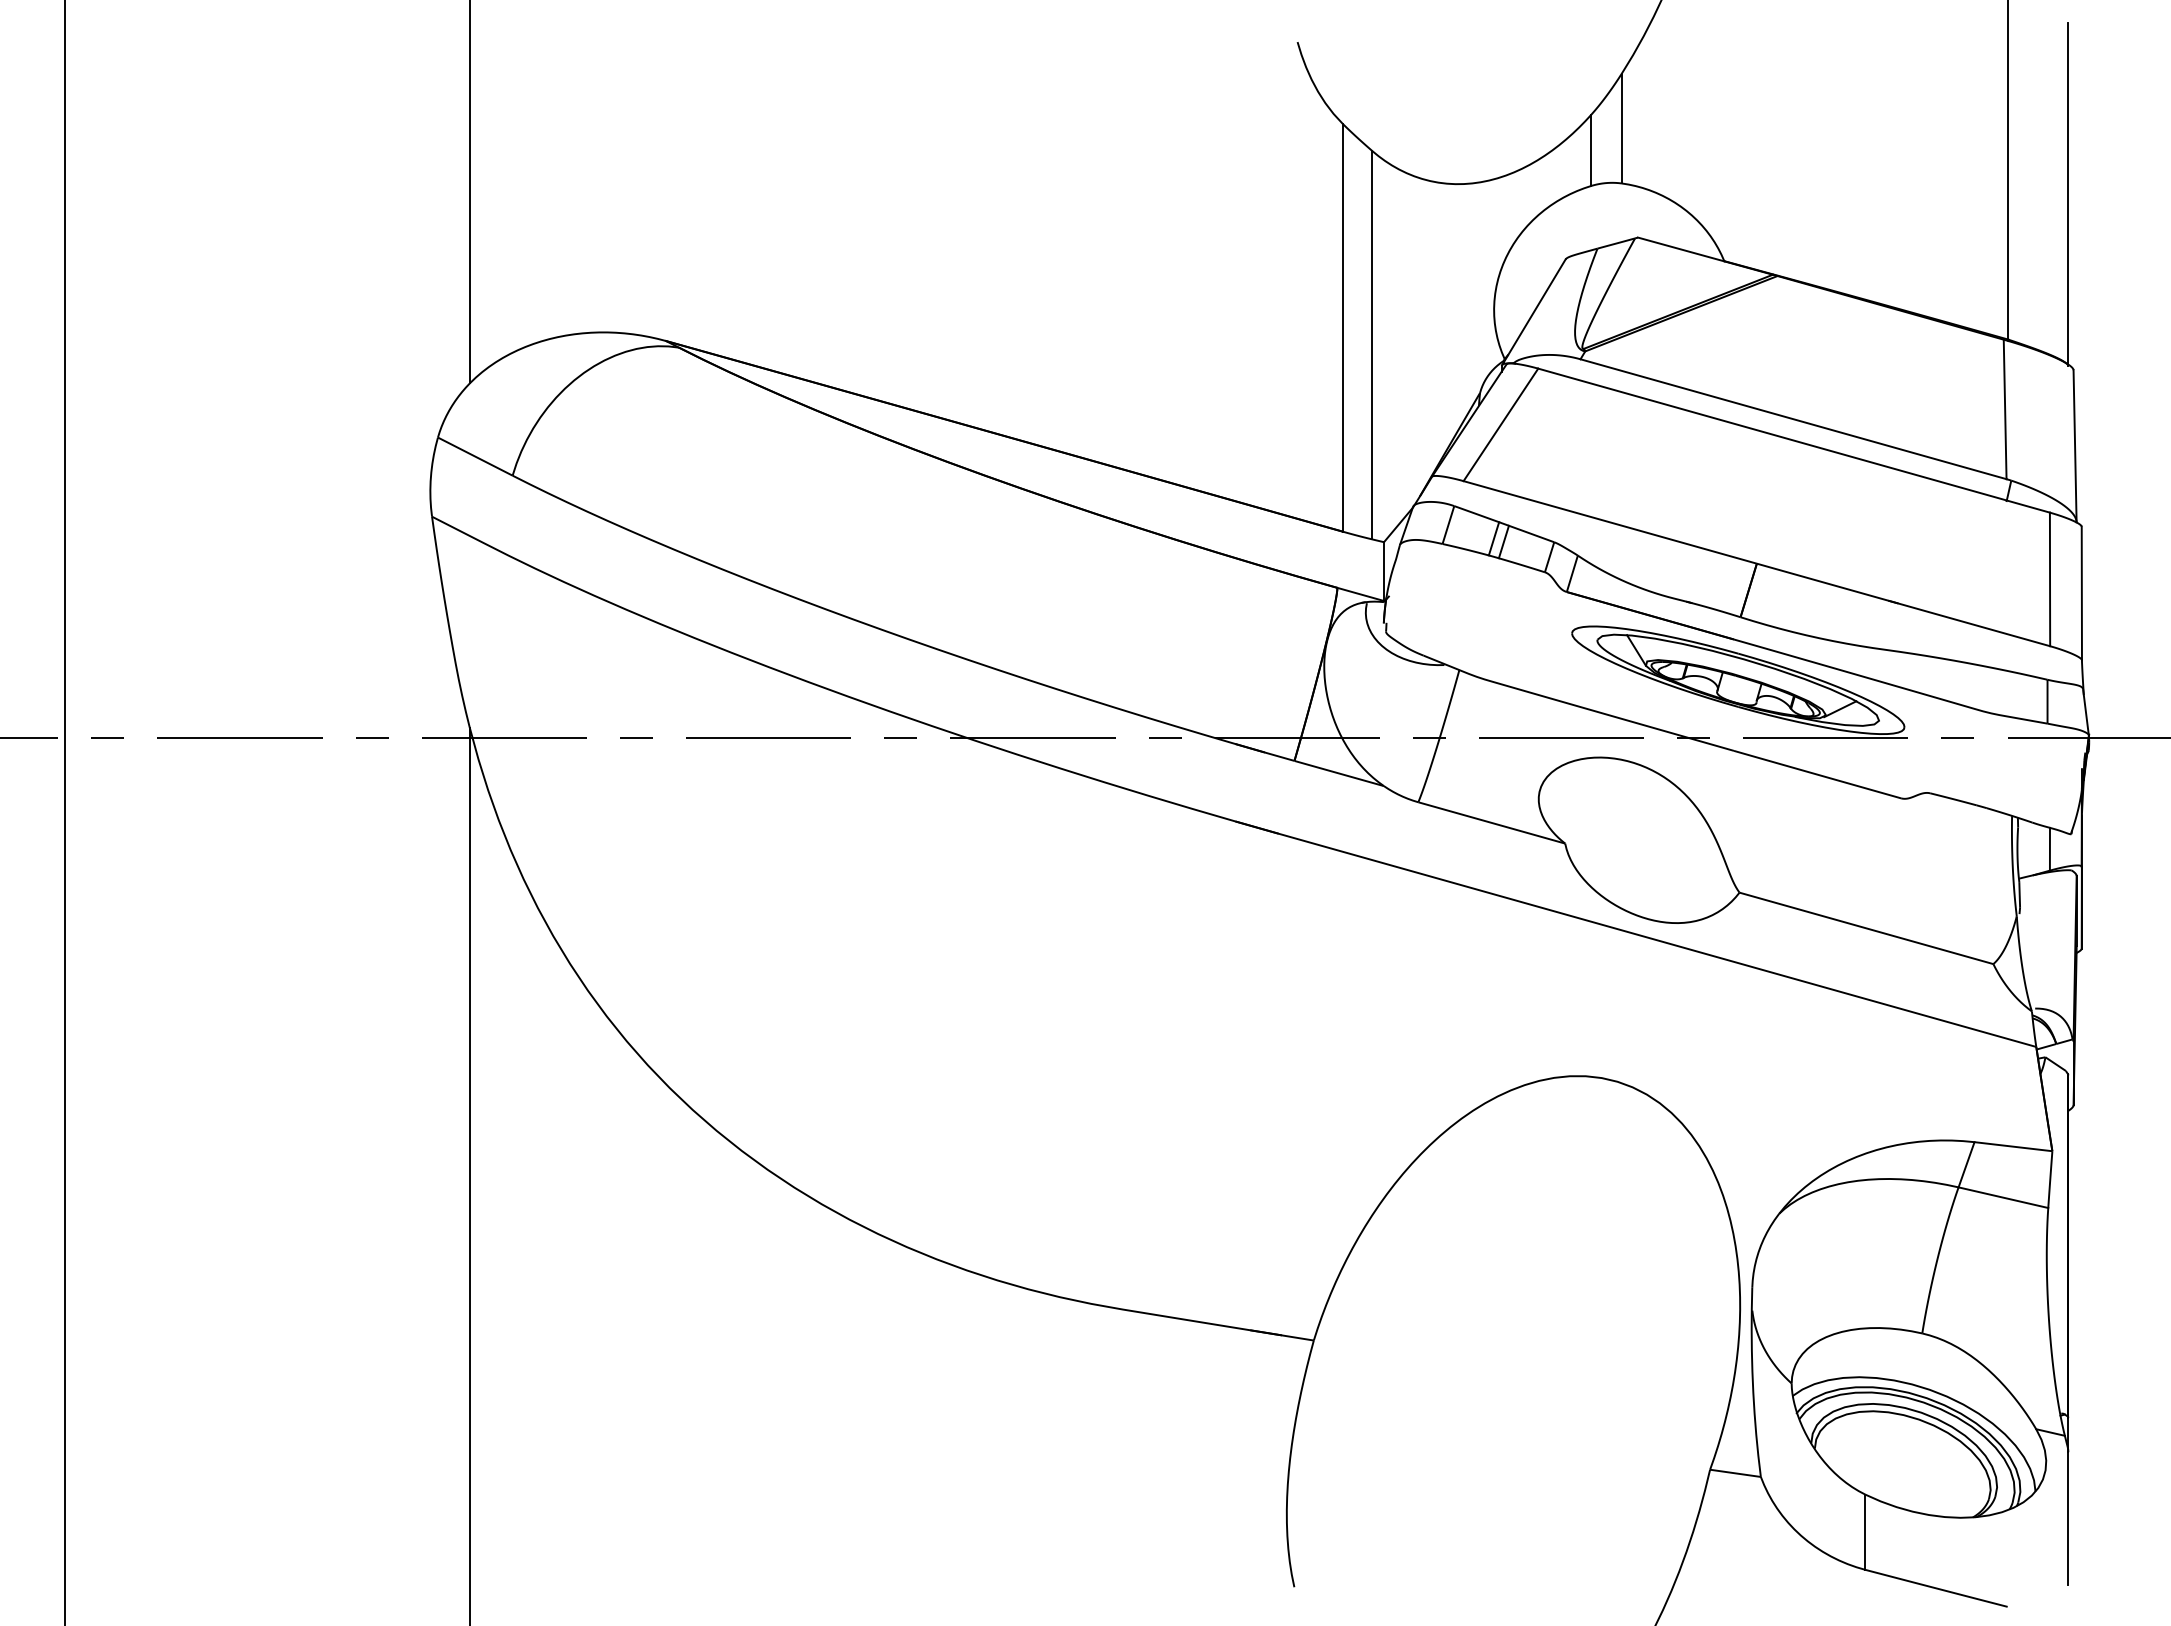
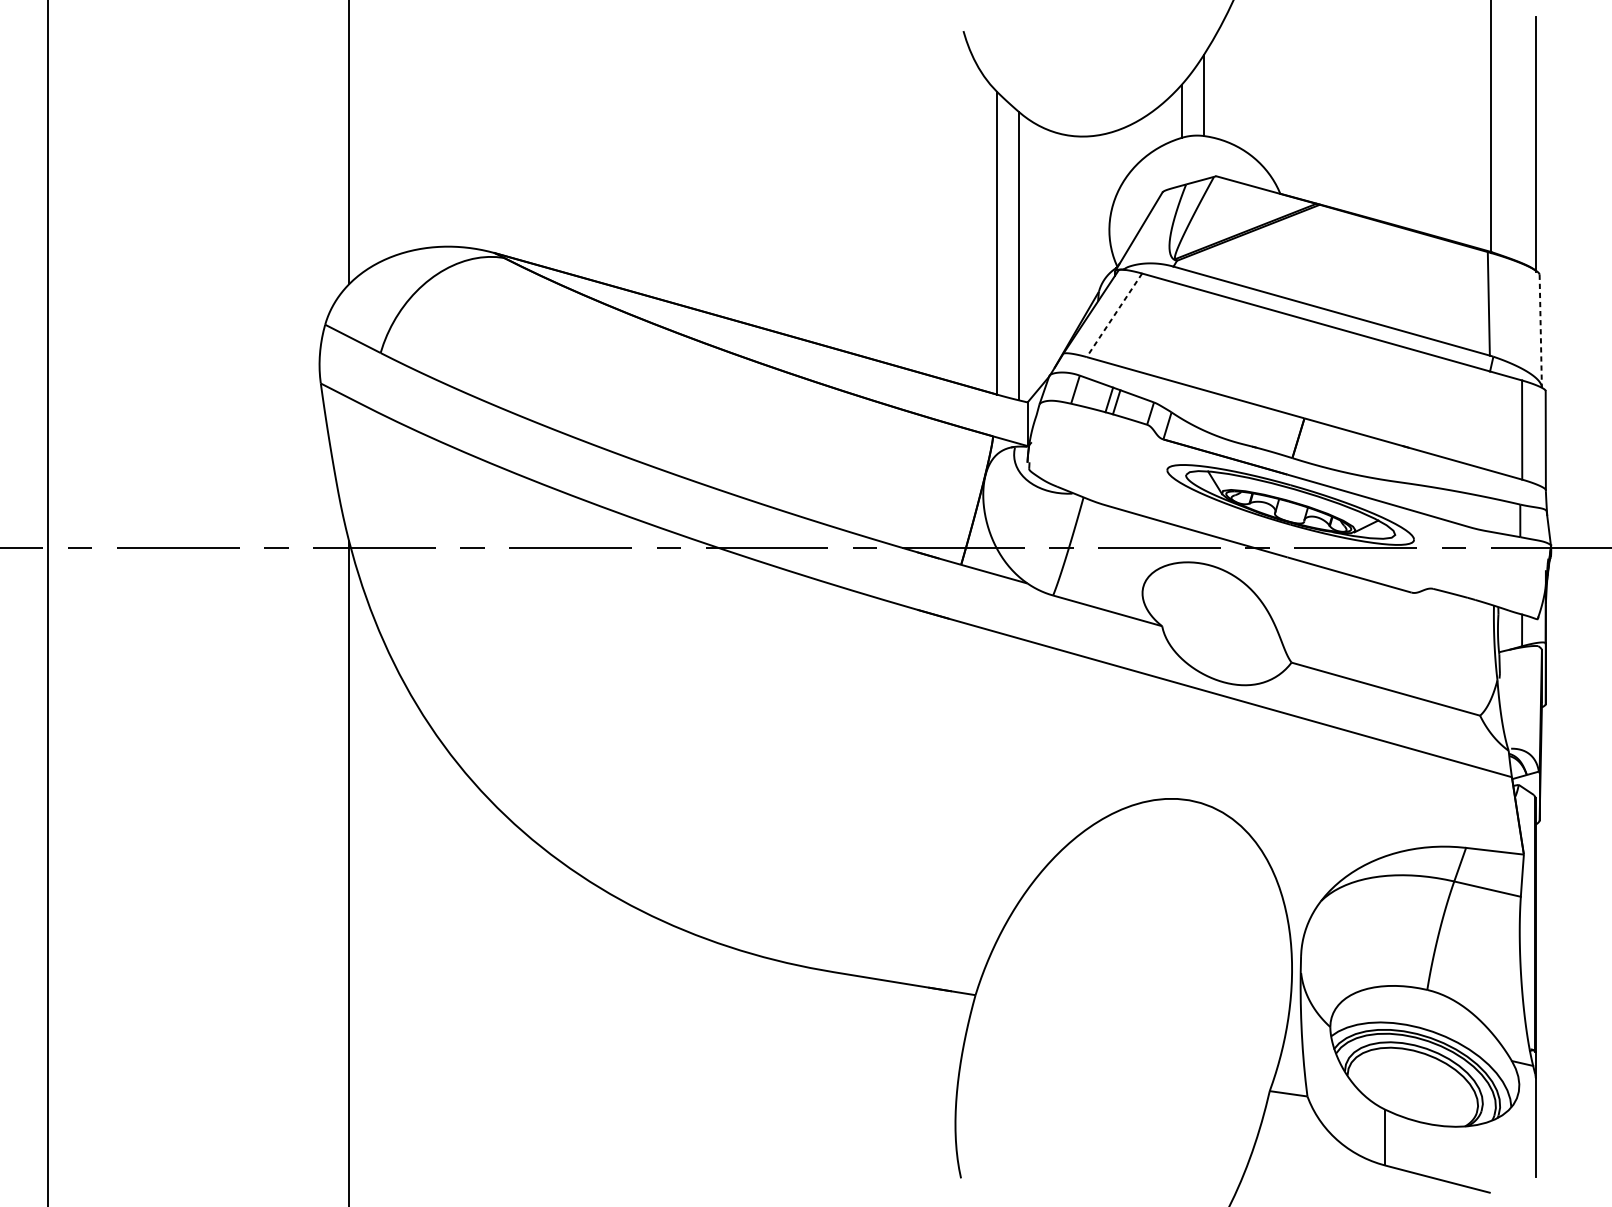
line: (1500, 424) -> (1114, 315), solid -> dashed
line: (2075, 446) -> (1541, 331), solid -> dashed

